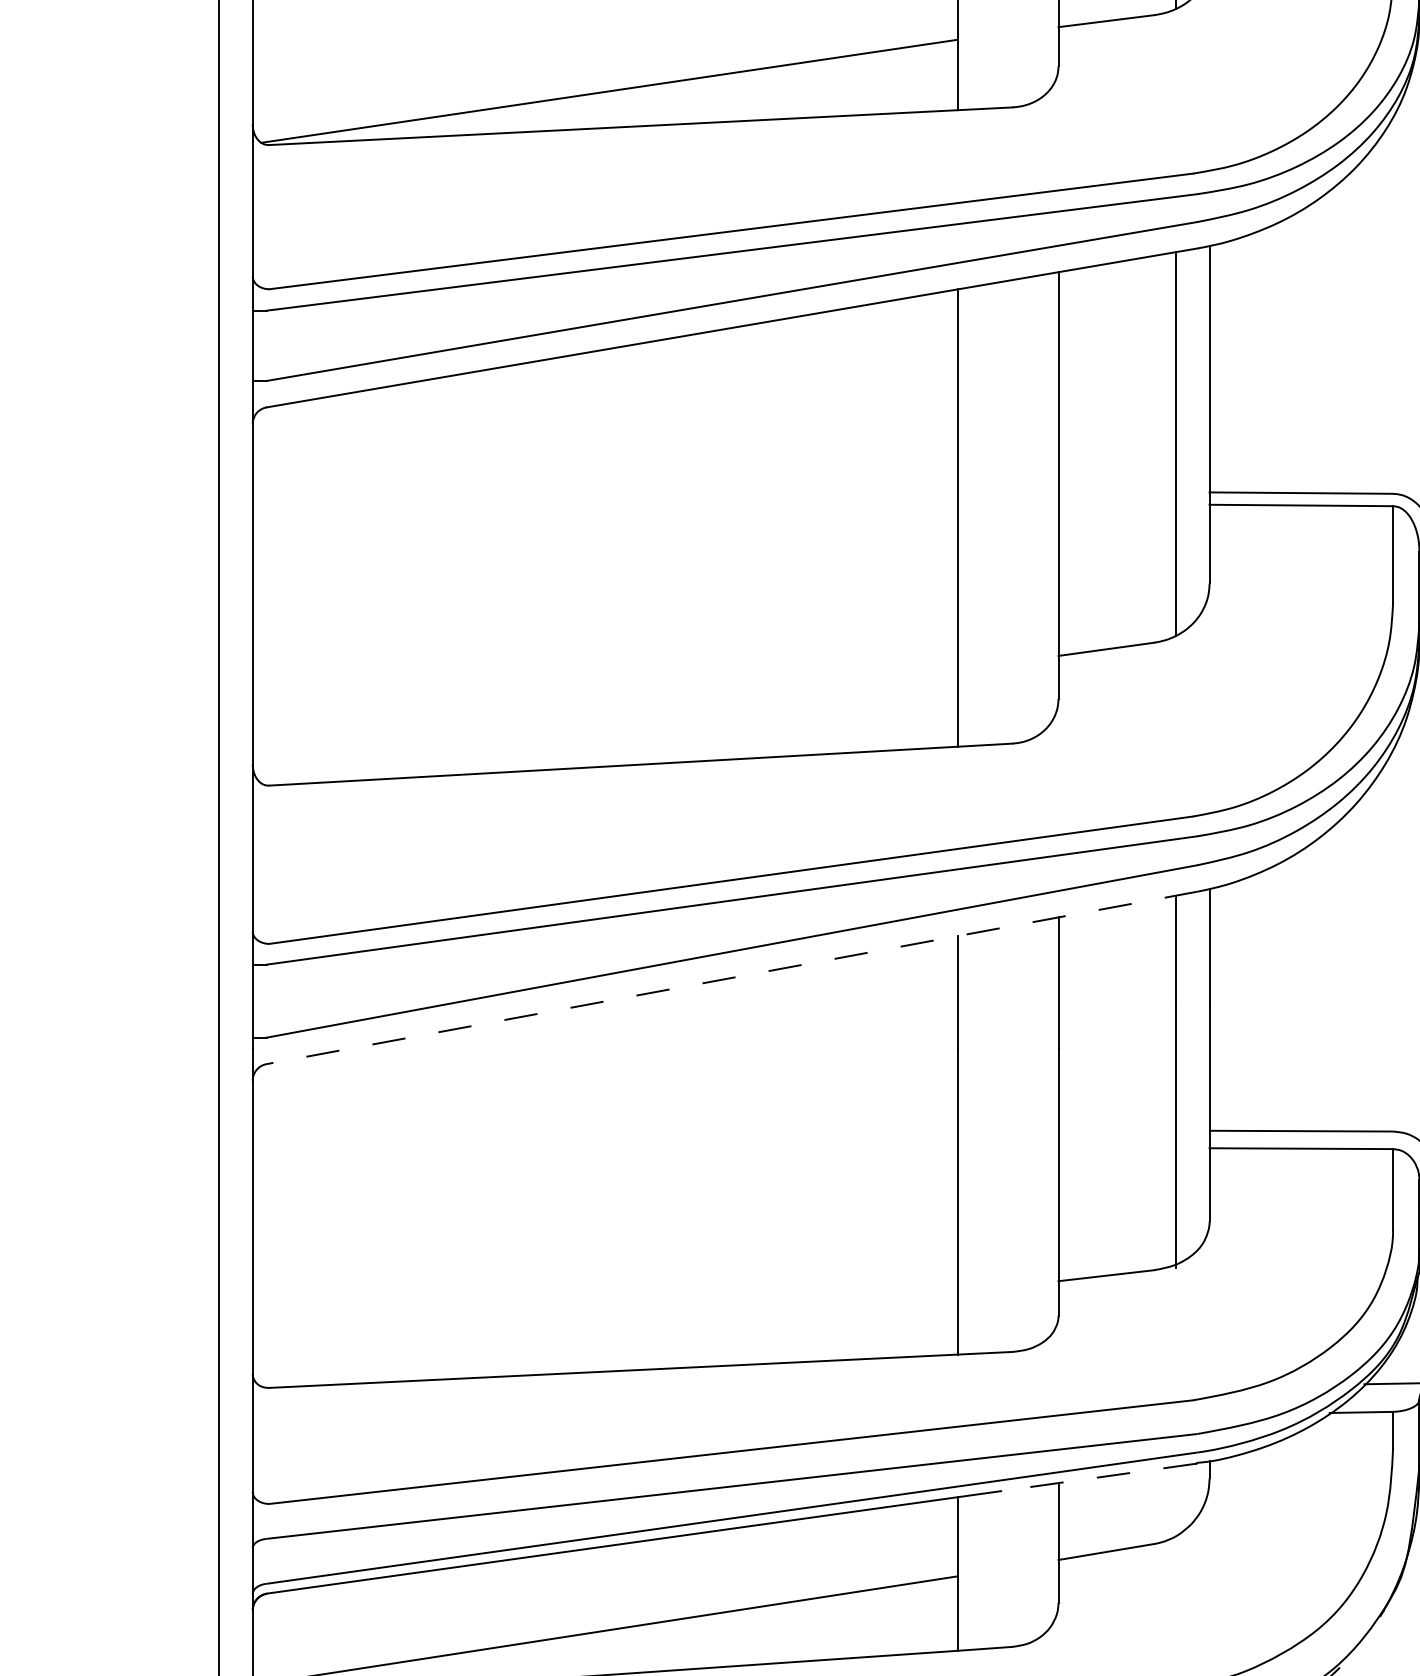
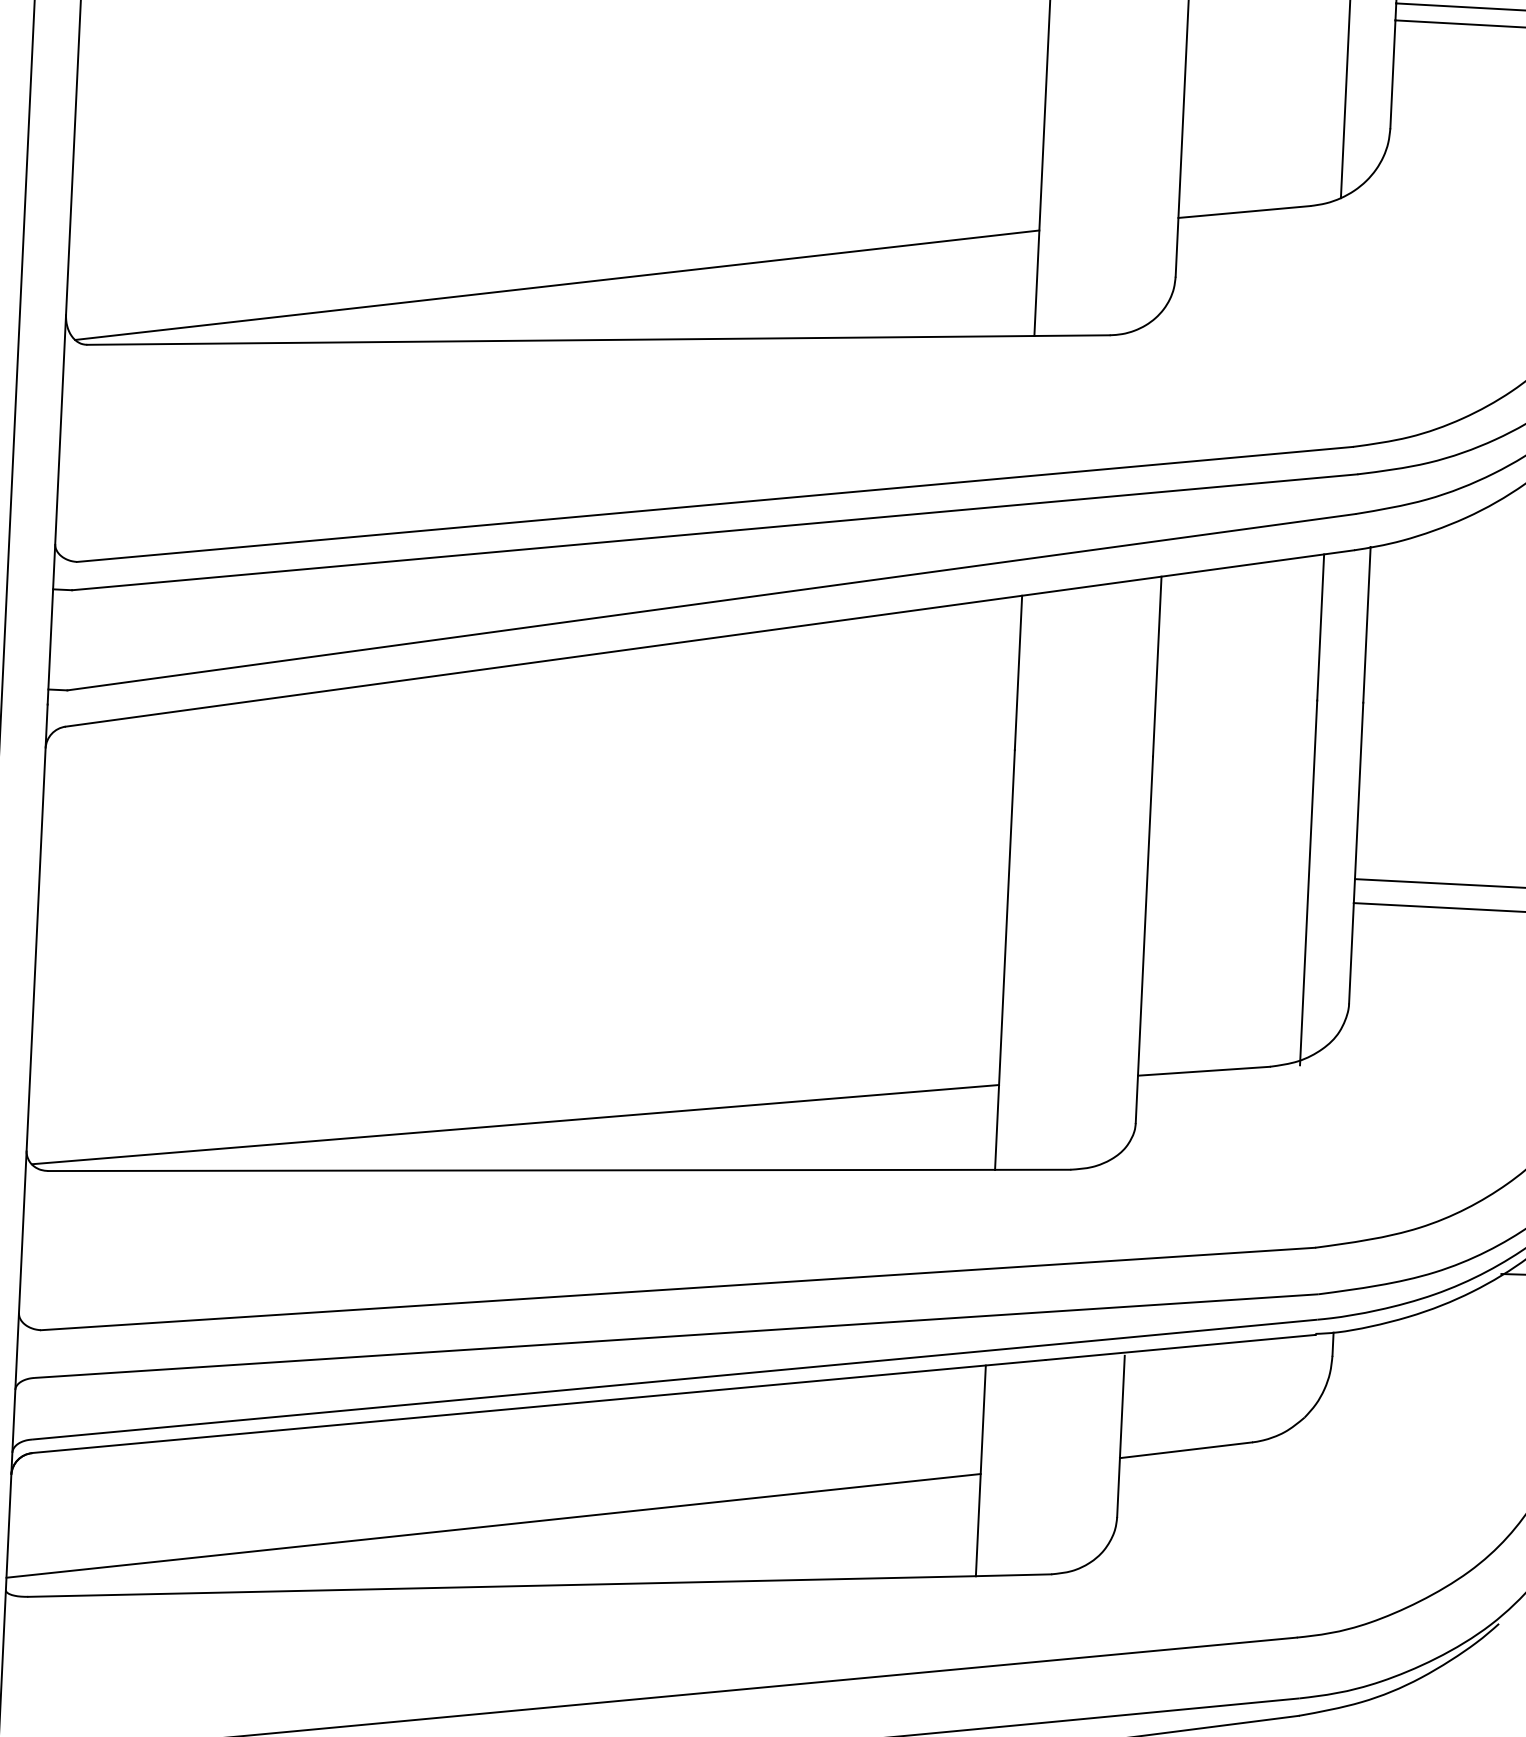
line: (608, 725) -> (556, 284), added
line: (732, 977) -> (710, 637), dashed -> solid
line: (607, 1337) -> (515, 1123), added
line: (1098, 1477) -> (1180, 1347), dashed -> solid

